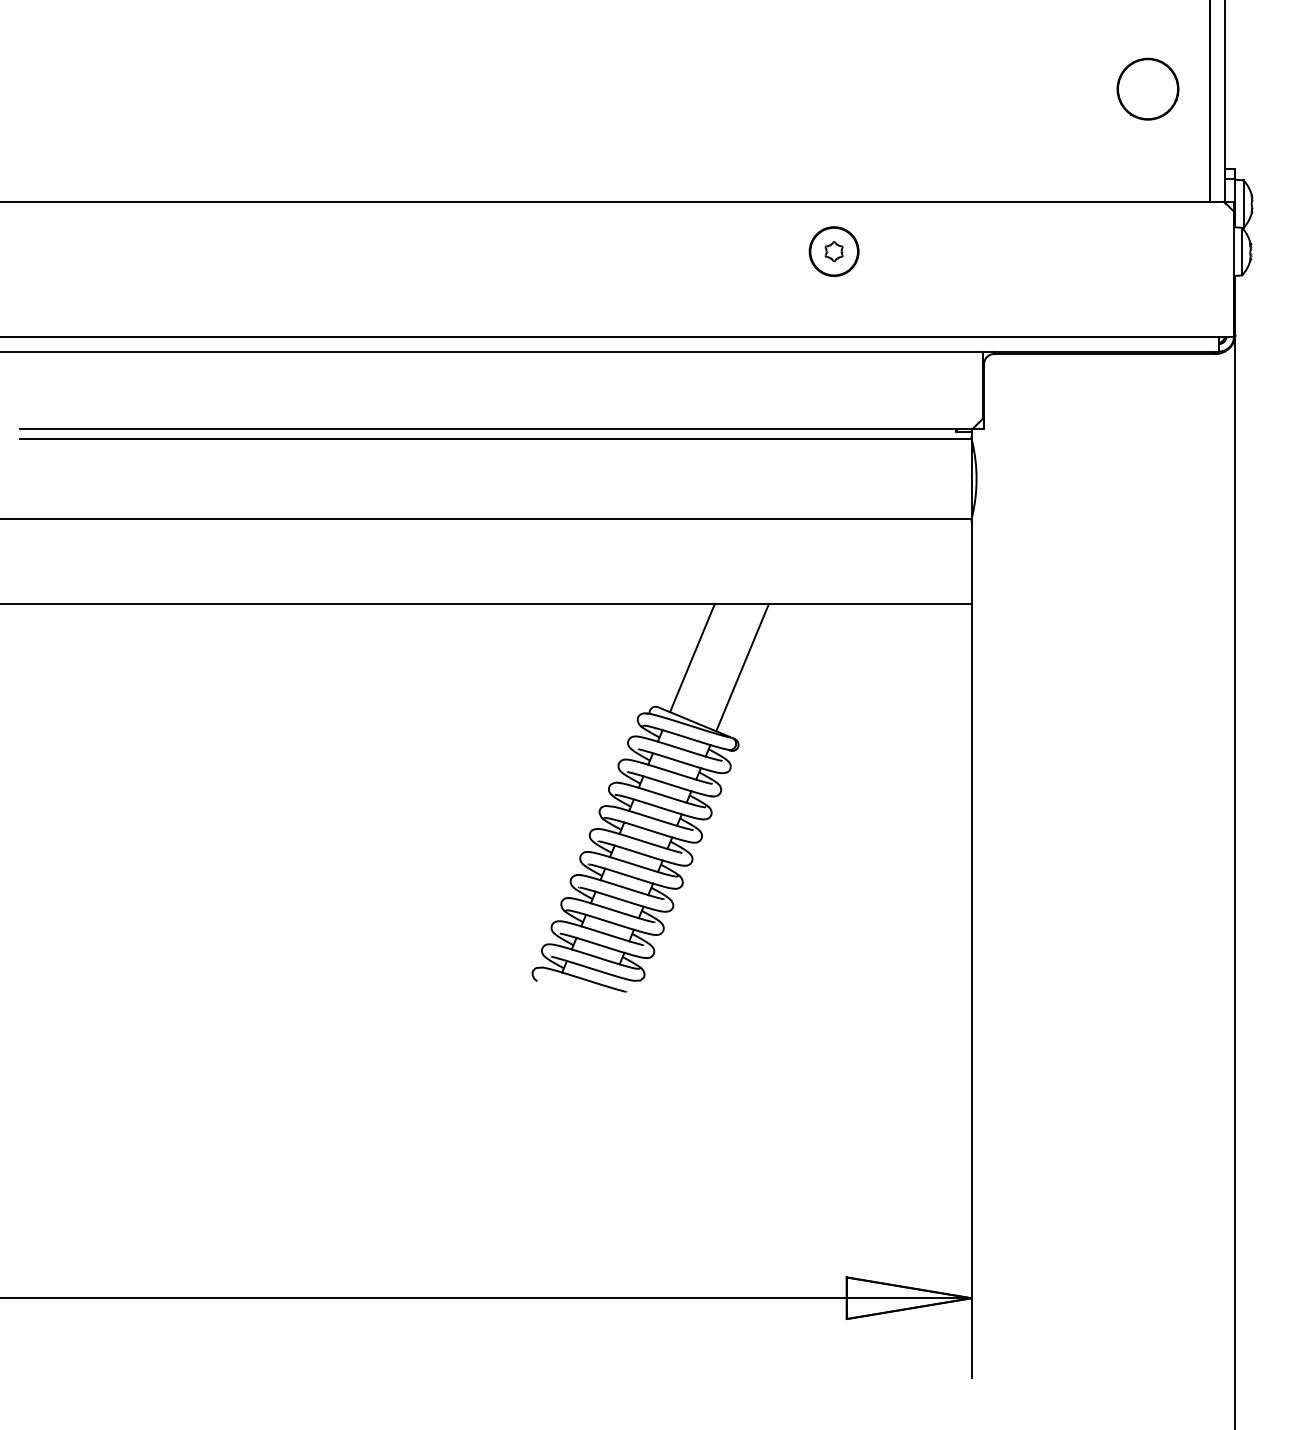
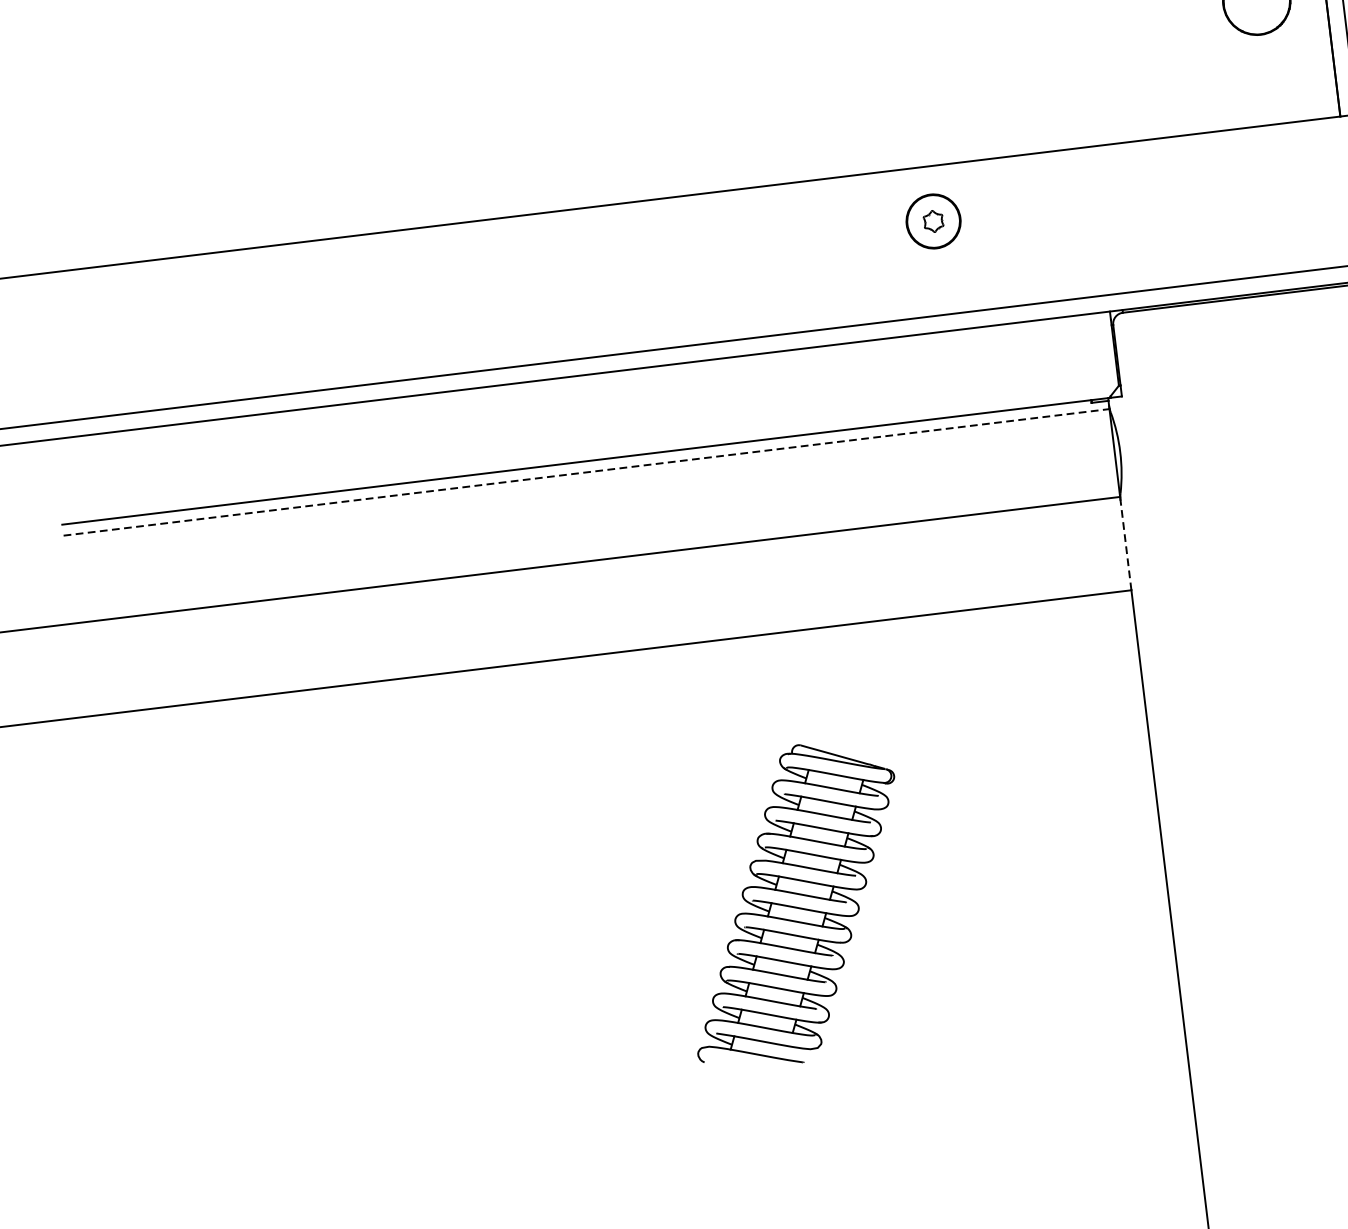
line: (496, 439) -> (587, 472), solid -> dashed
line: (971, 560) -> (1125, 542), solid -> dashed
line: (692, 657) -> (831, 686), removed
line: (742, 667) -> (888, 690), removed

